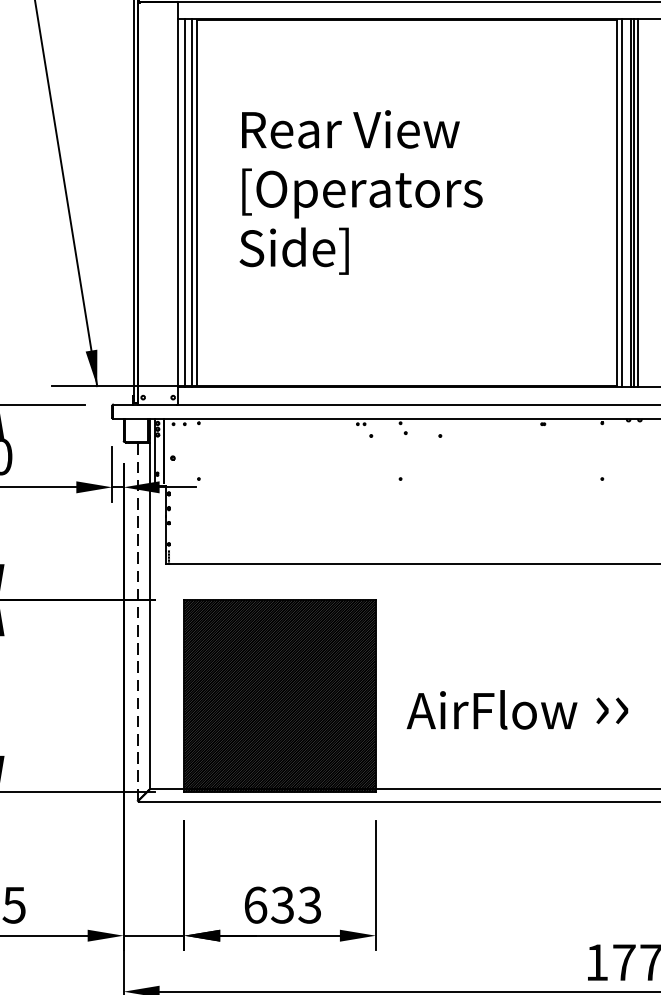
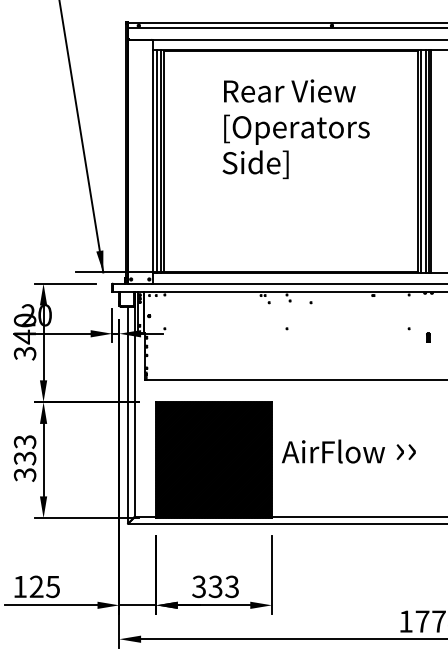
text: (360, 192) -> (295, 129), moved
part: (634, 493) -> (428, 337), added
line: (137, 622) -> (127, 415), dashed -> solid
text: (516, 709) -> (348, 451), moved
text: (256, 904) -> (199, 586), 633 -> 333

